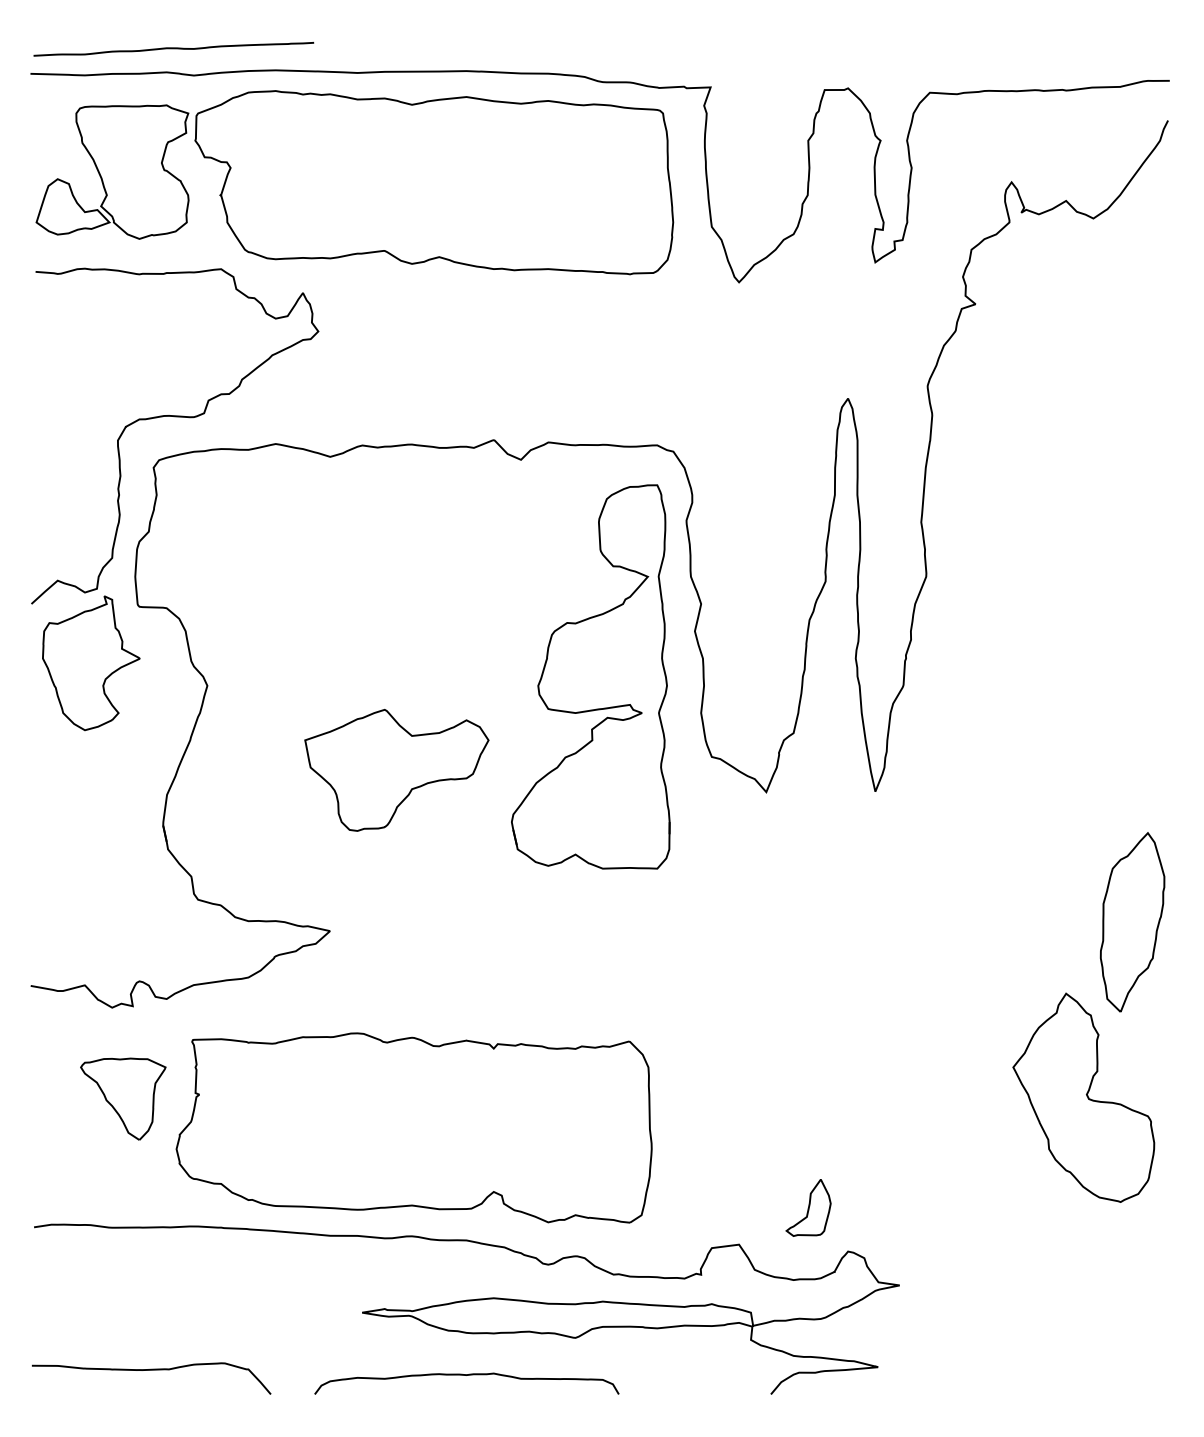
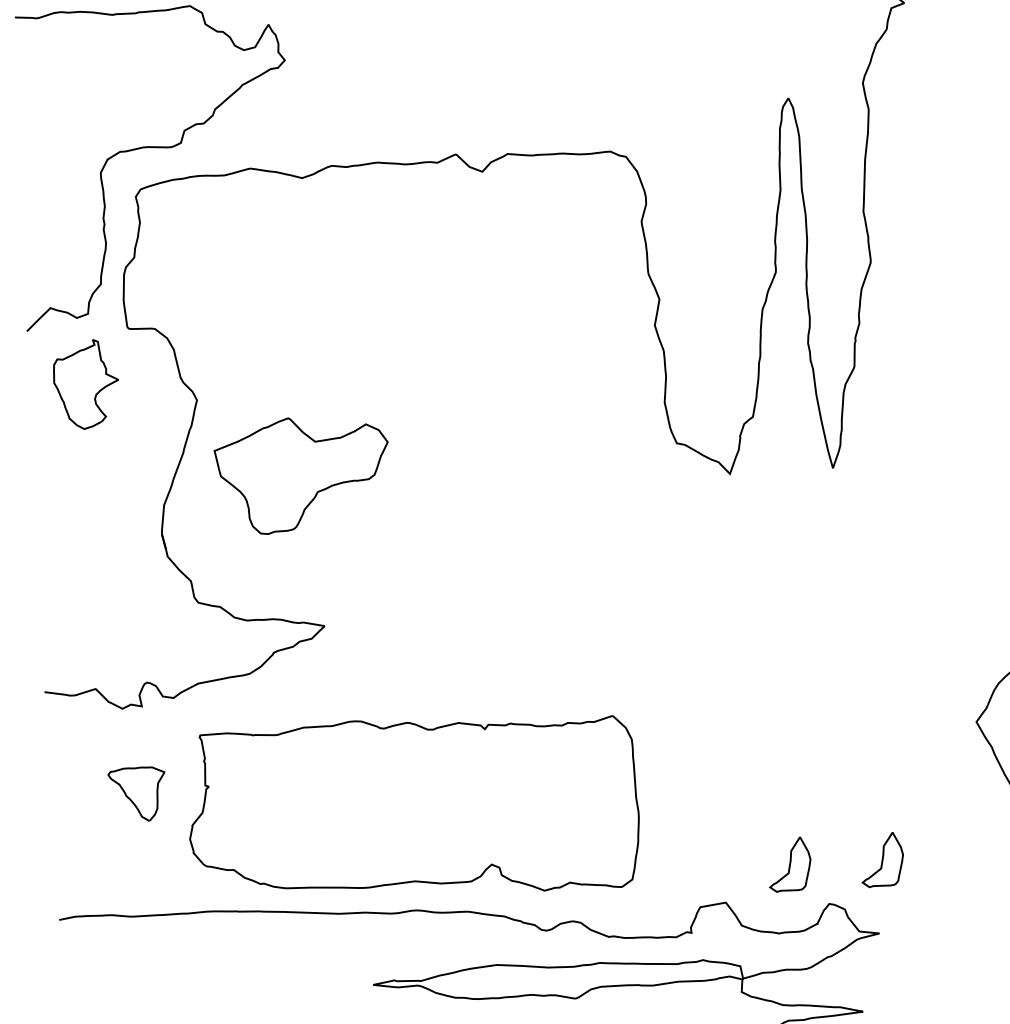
part: (91, 663) -> (86, 384), size x0.7
part: (590, 676) -> (558, 373), removed
part: (396, 770) -> (302, 475), moved
part: (123, 1098) -> (137, 794), size x0.7
part: (906, 1207) -> (882, 859), added

